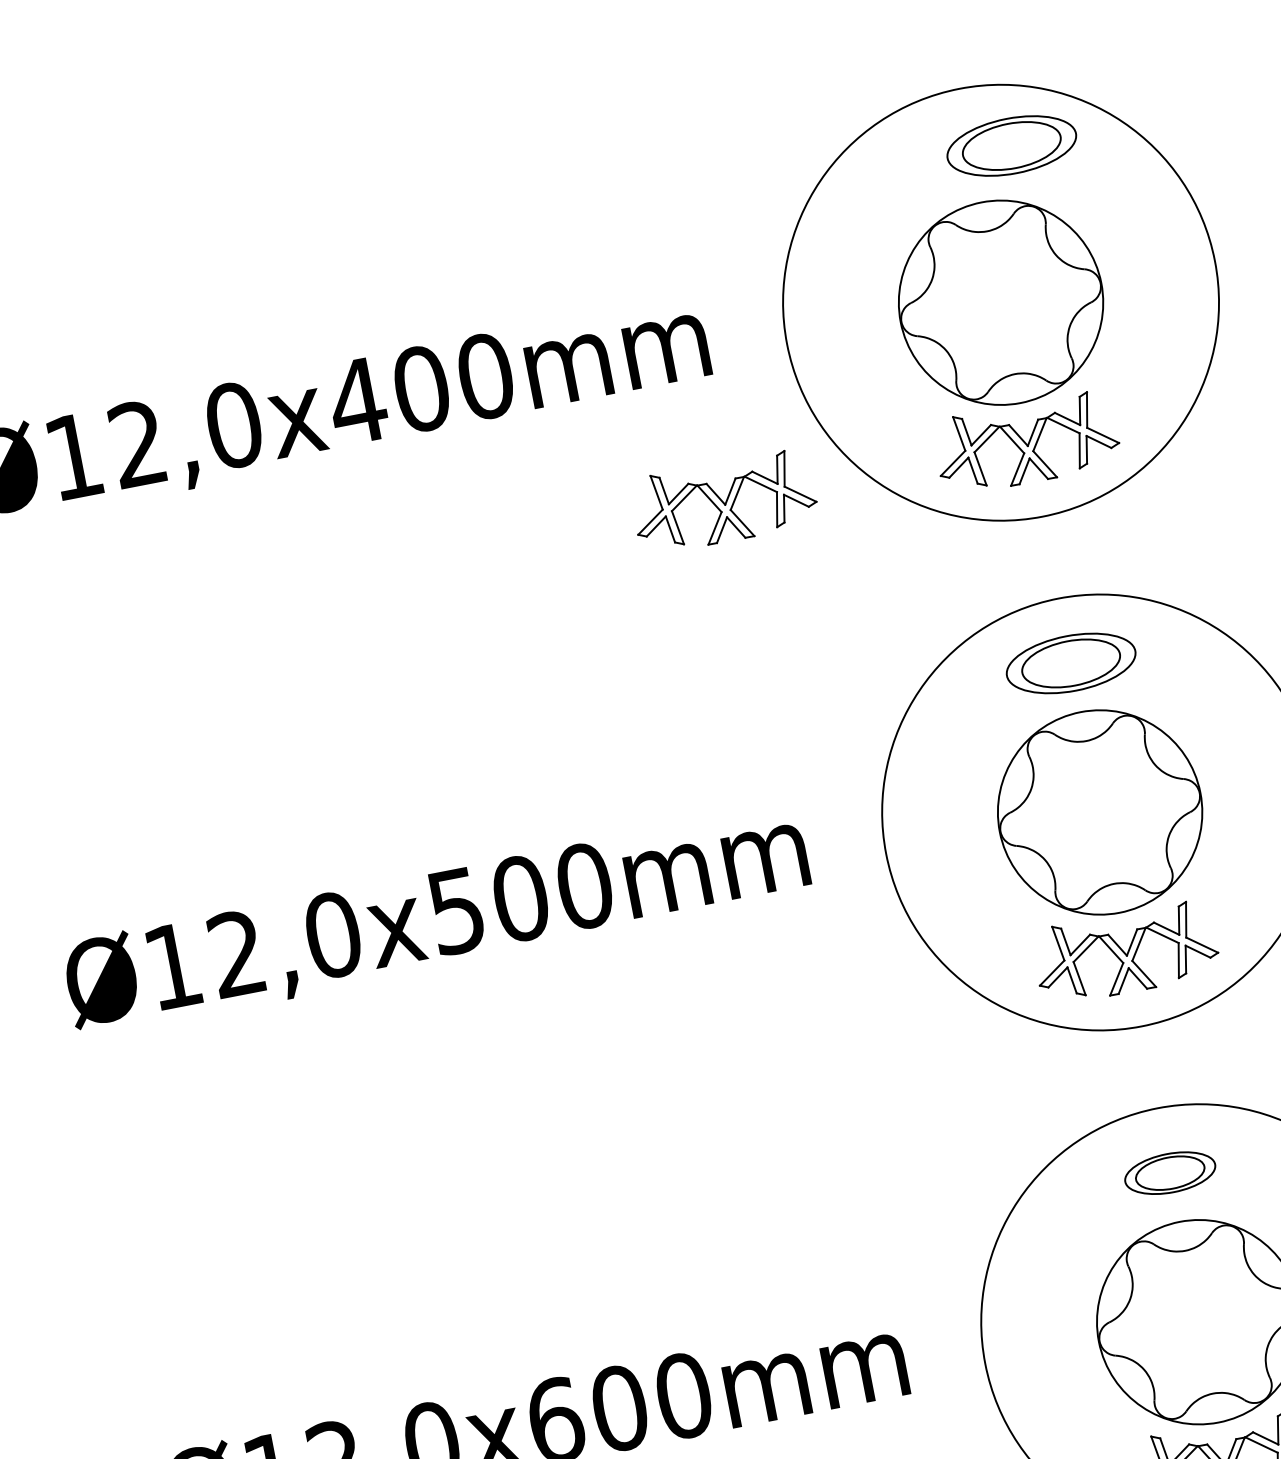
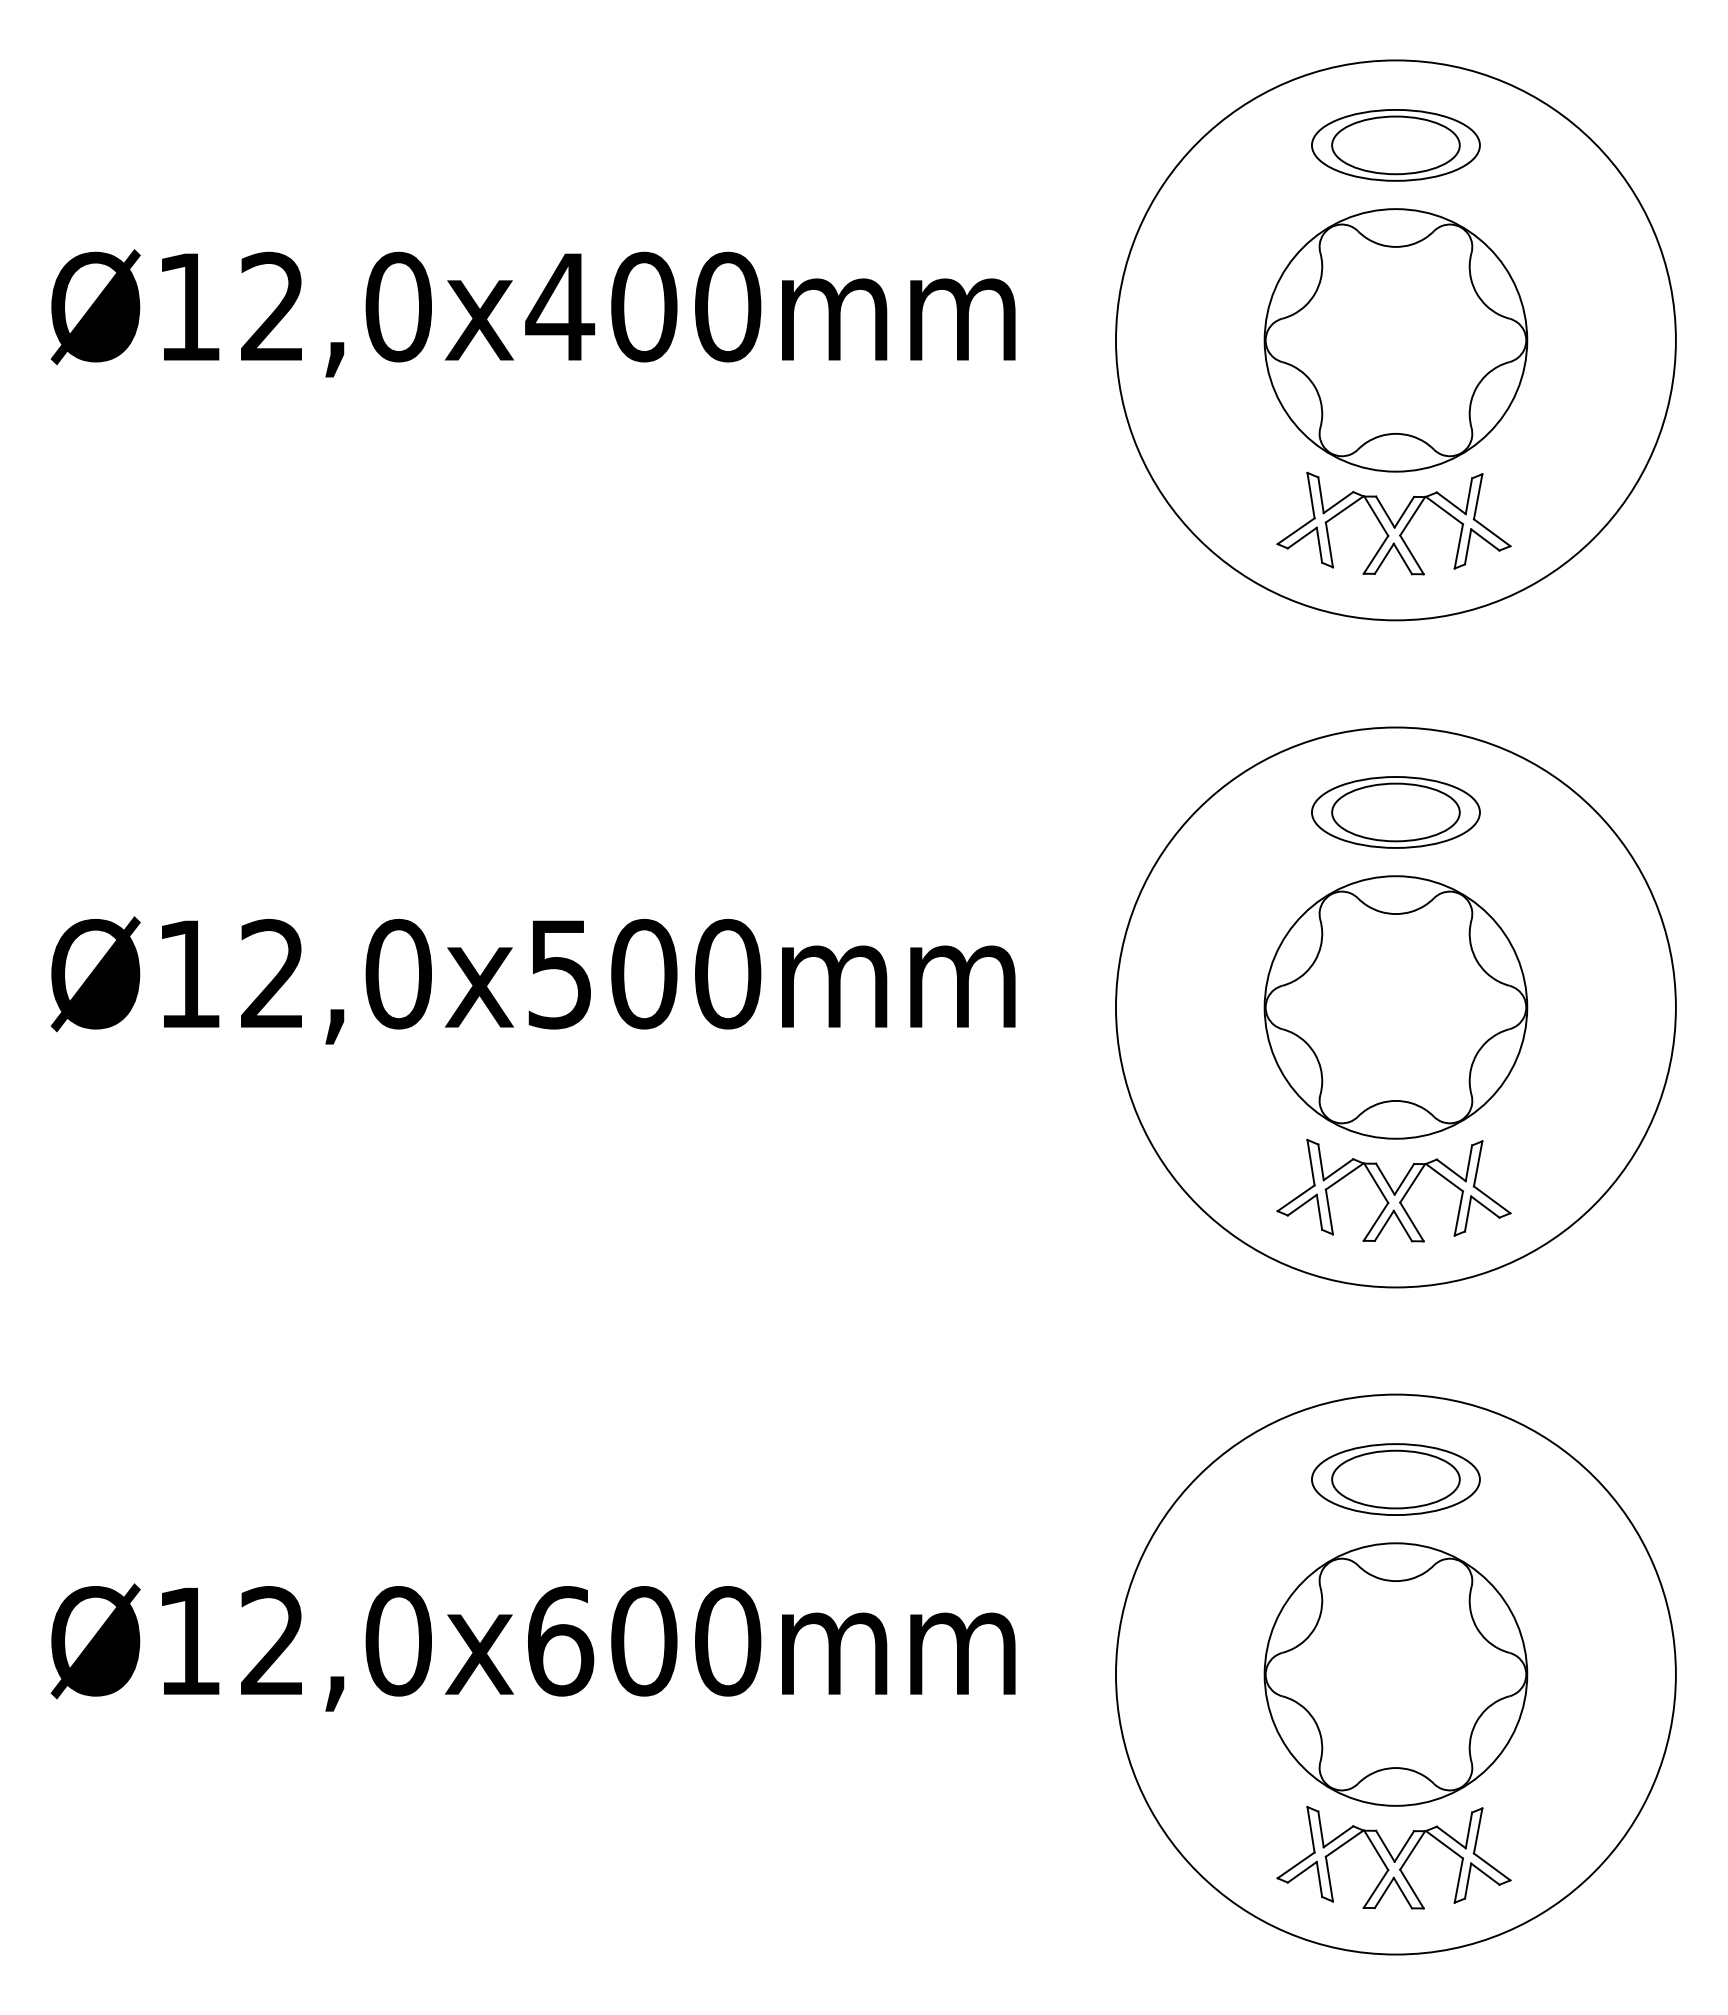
part: (1011, 146) -> (1395, 145), moved
part: (723, 501) -> (997, 523), removed
part: (1169, 1173) -> (1395, 1479), size x1.43

